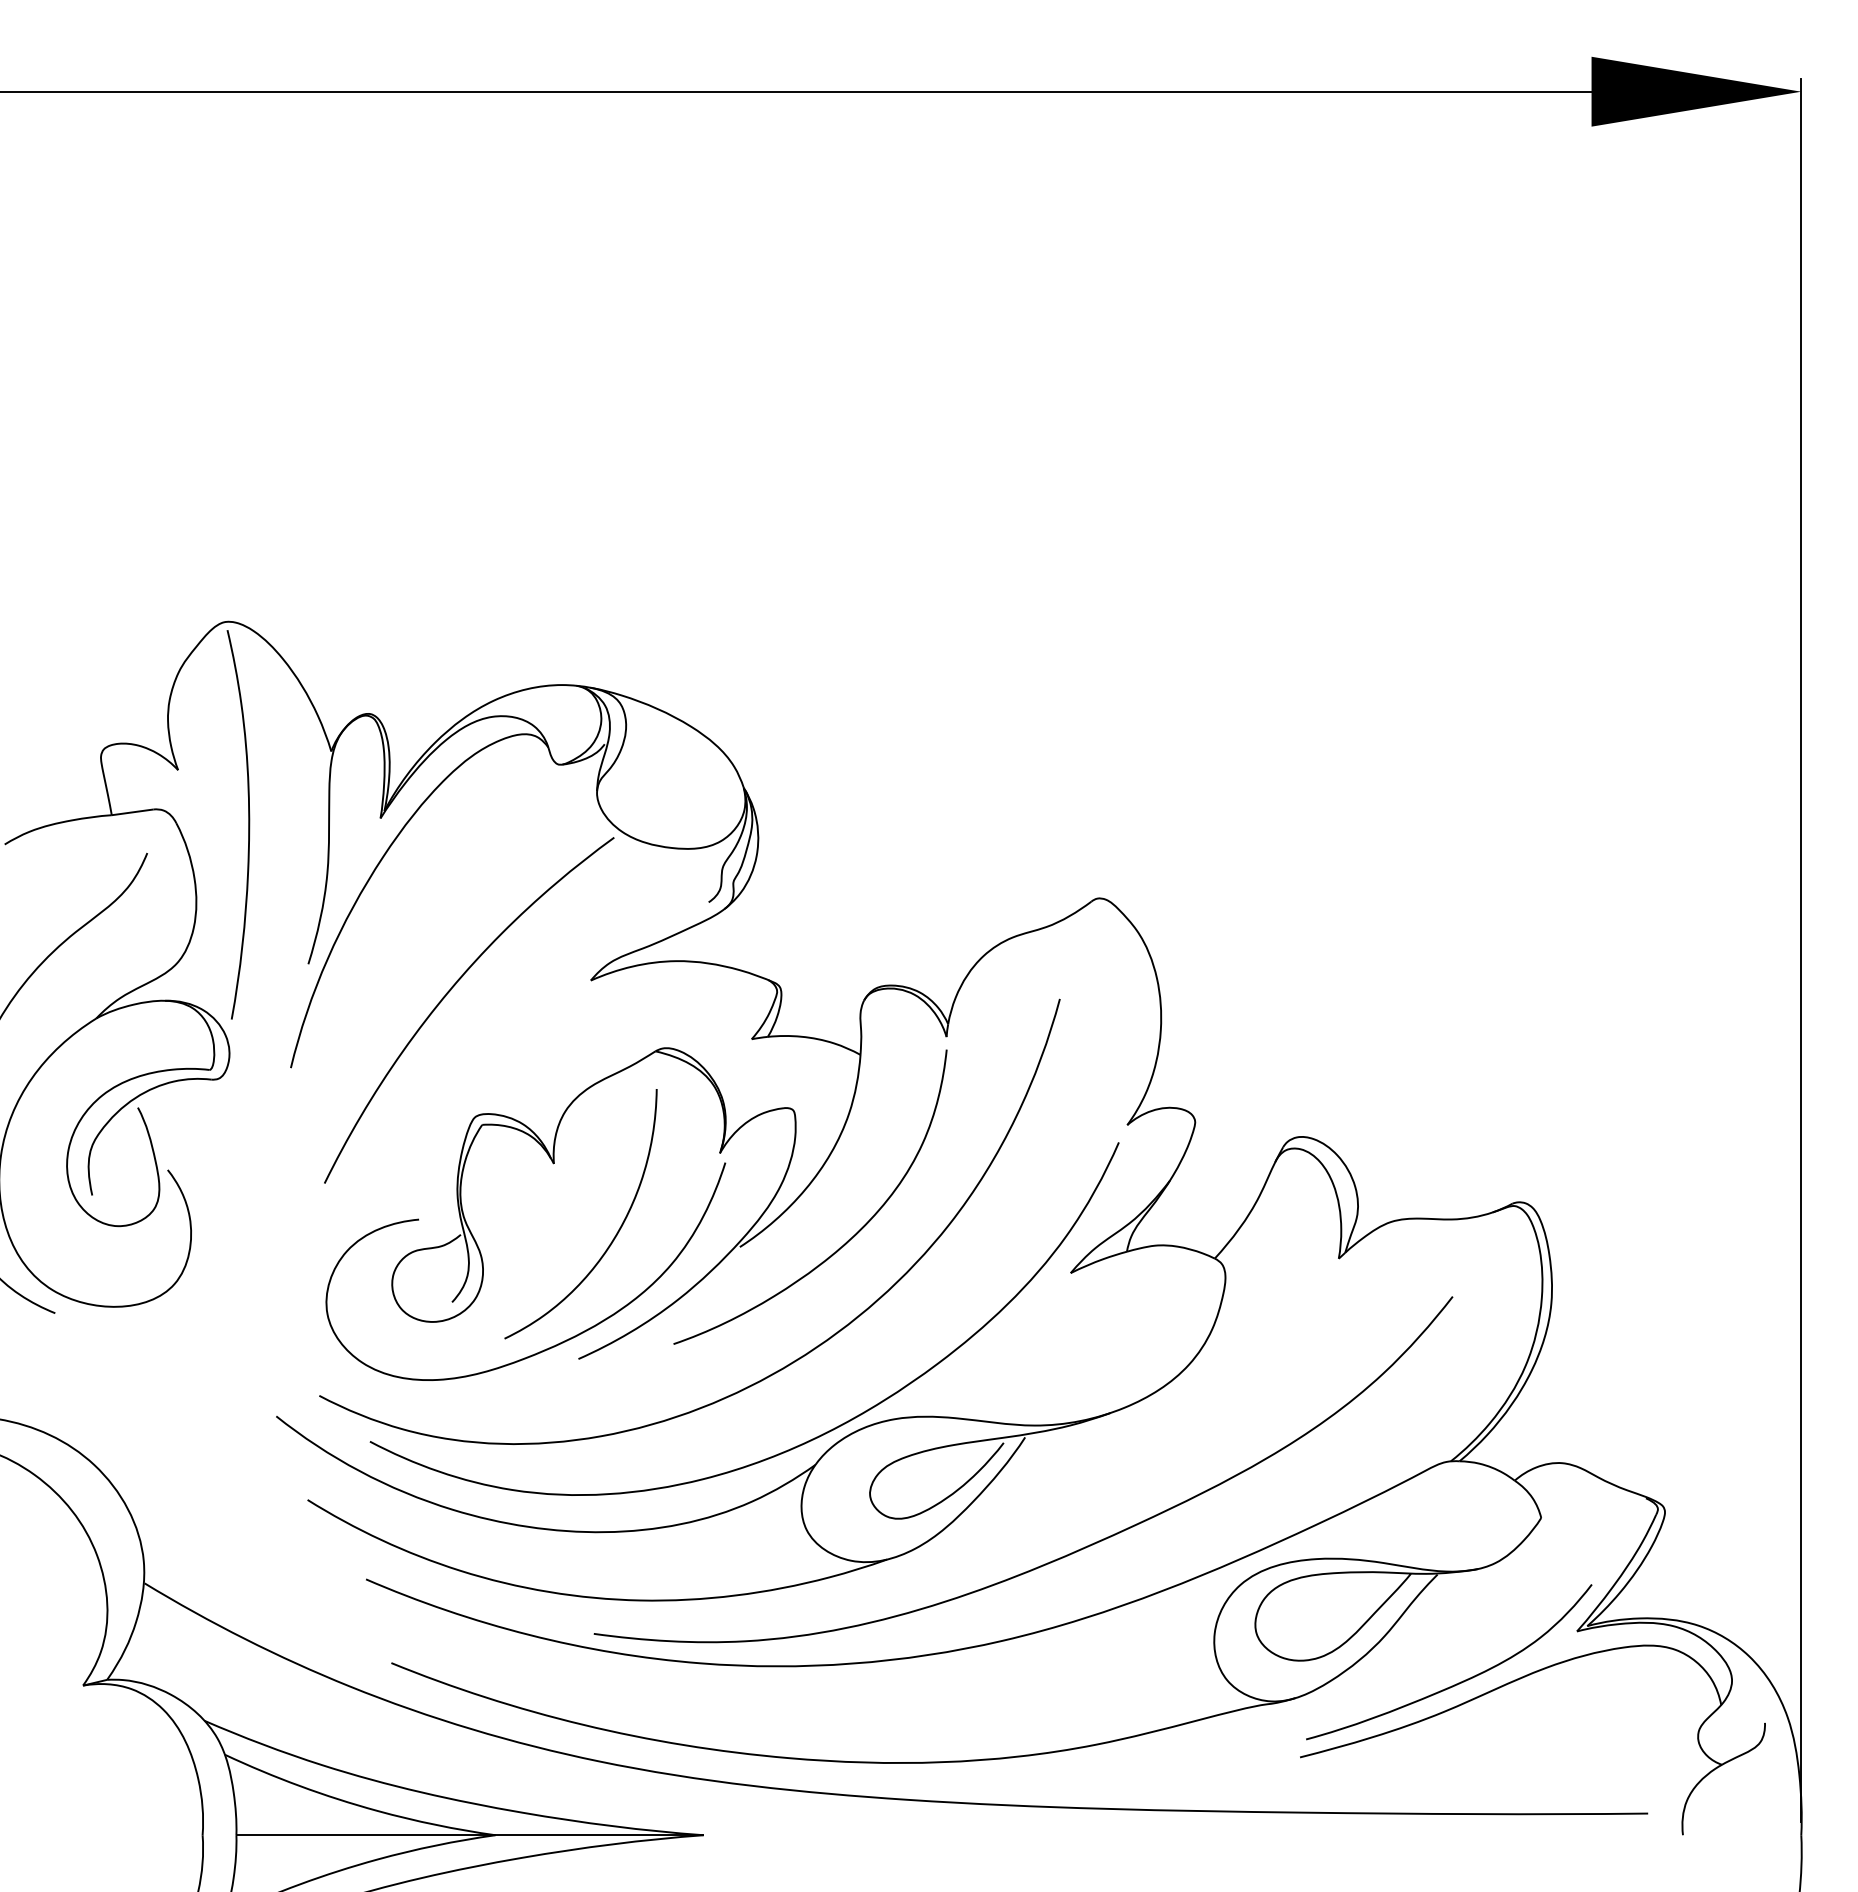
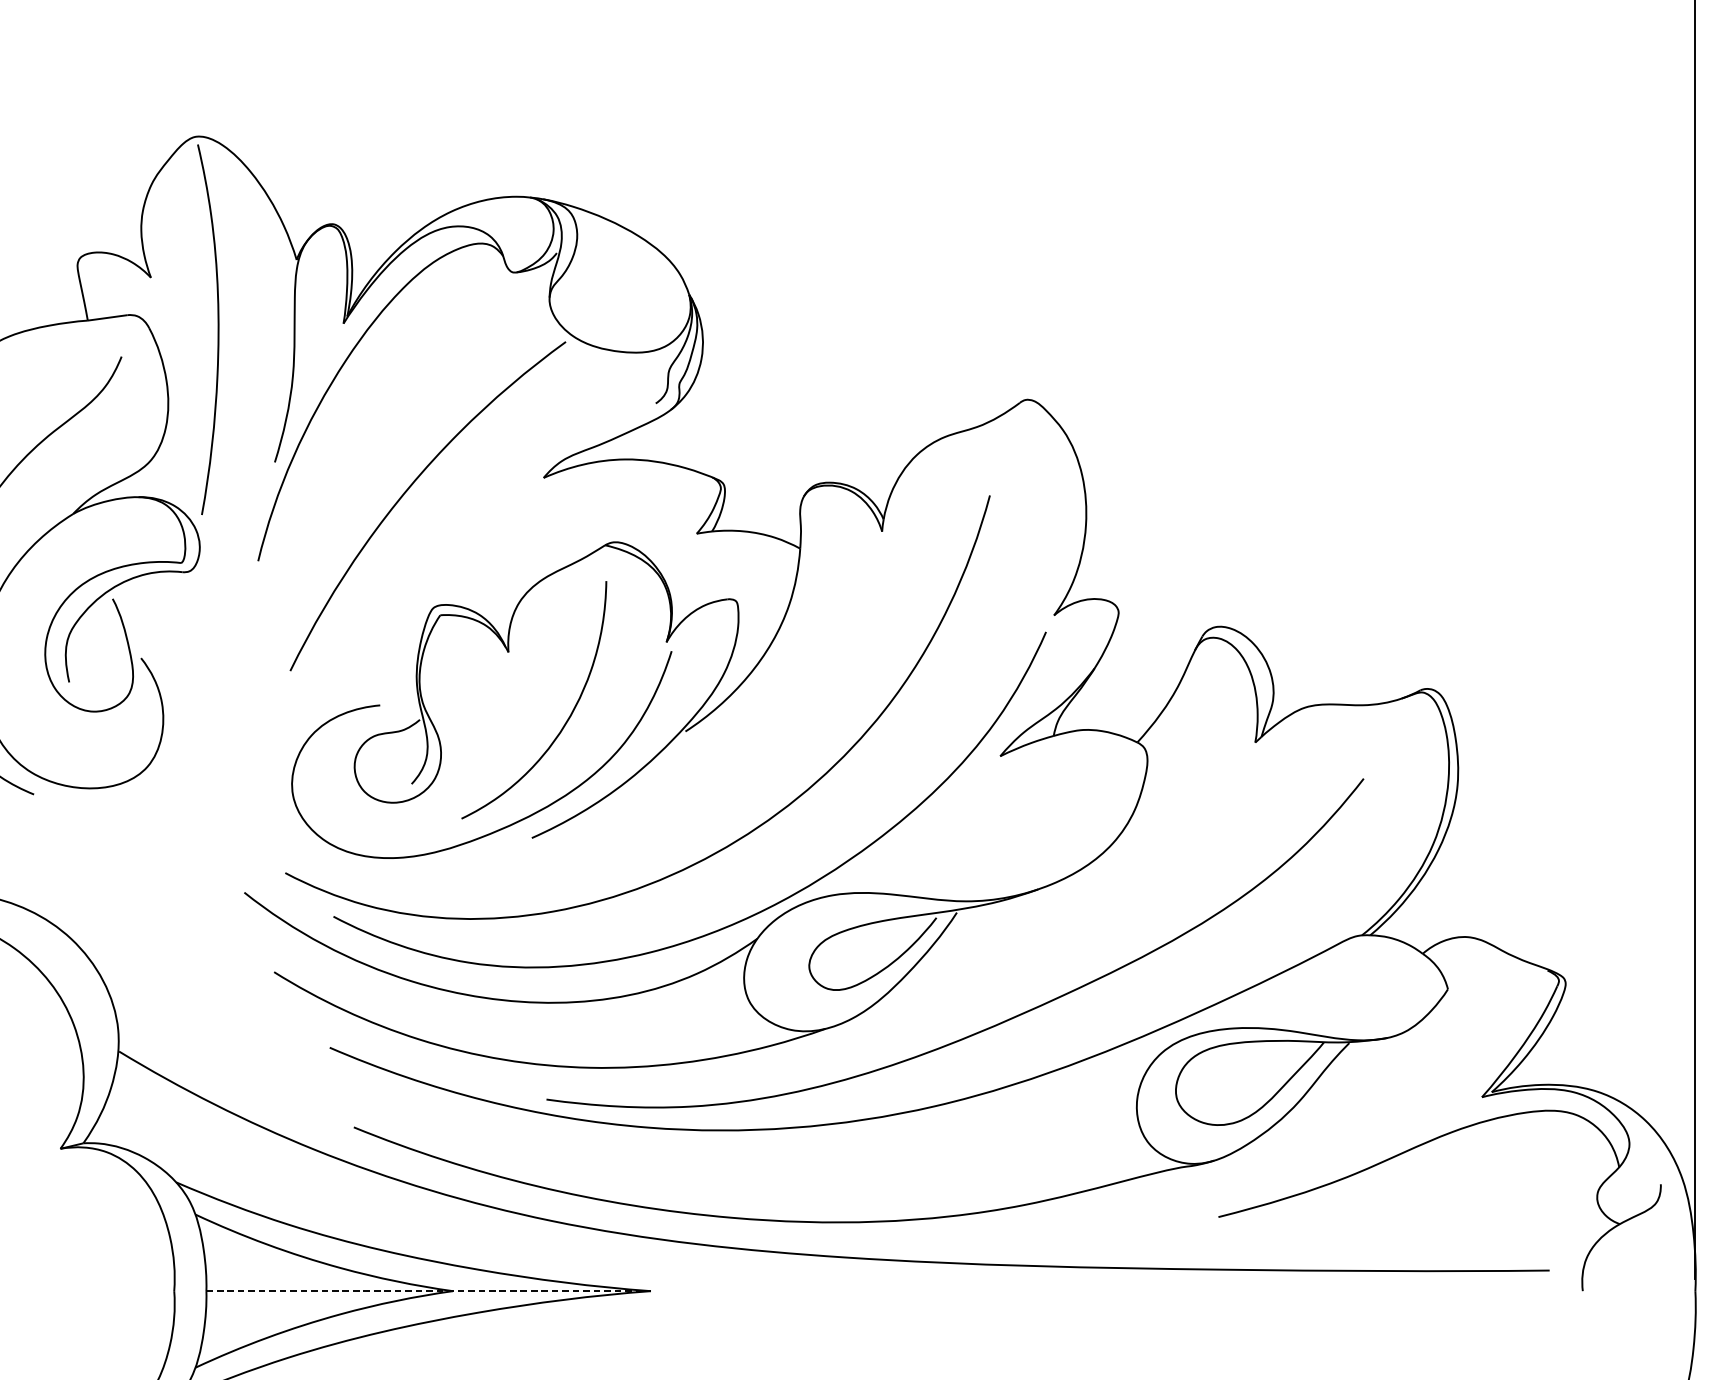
curve: (848, 1239) -> (788, 724), removed
curve: (1458, 1682) -> (1369, 1145), removed
line: (470, 1835) -> (429, 1291), solid -> dashed

